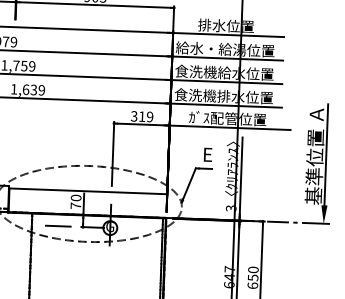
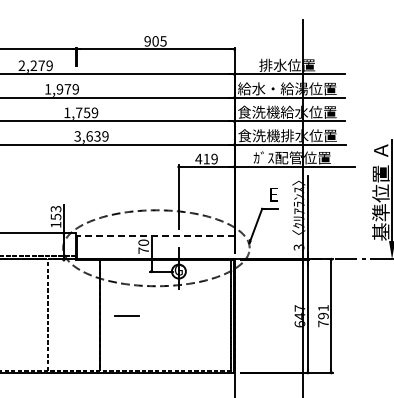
text: (13, 89) -> (77, 136), 1,639 -> 3,639
text: (134, 115) -> (198, 158), 319 -> 419
line: (88, 191) -> (155, 235), solid -> dashed
line: (57, 226) -> (126, 315), moved
text: (253, 277) -> (323, 315), 650 -> 791

